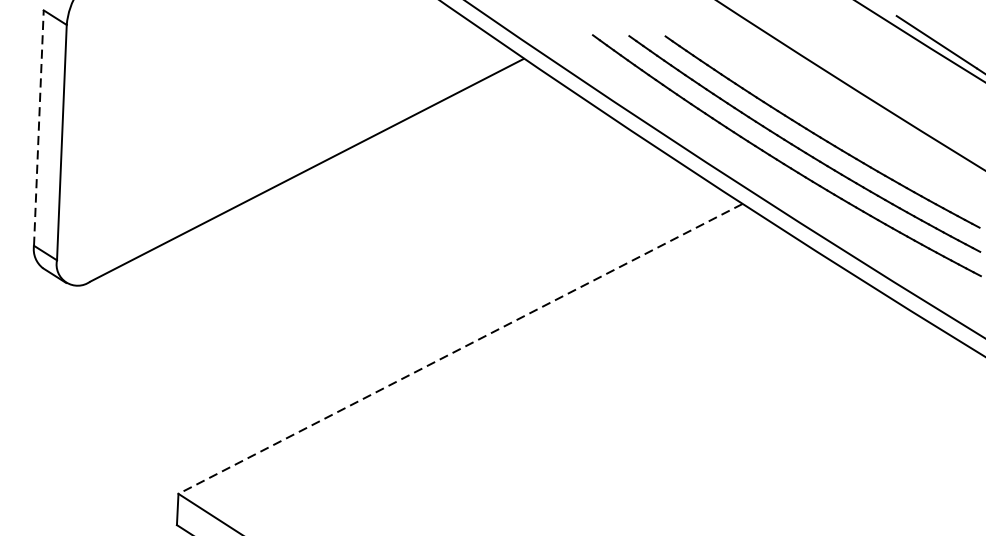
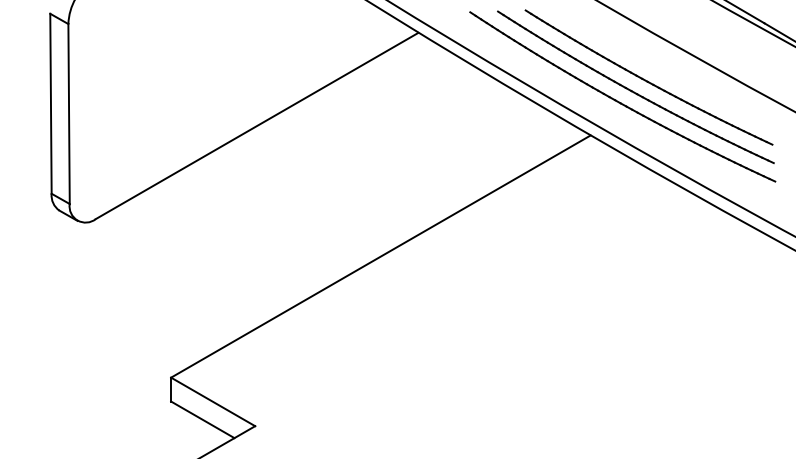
line: (38, 127) -> (50, 103), dashed -> solid
line: (459, 348) -> (380, 256), dashed -> solid

